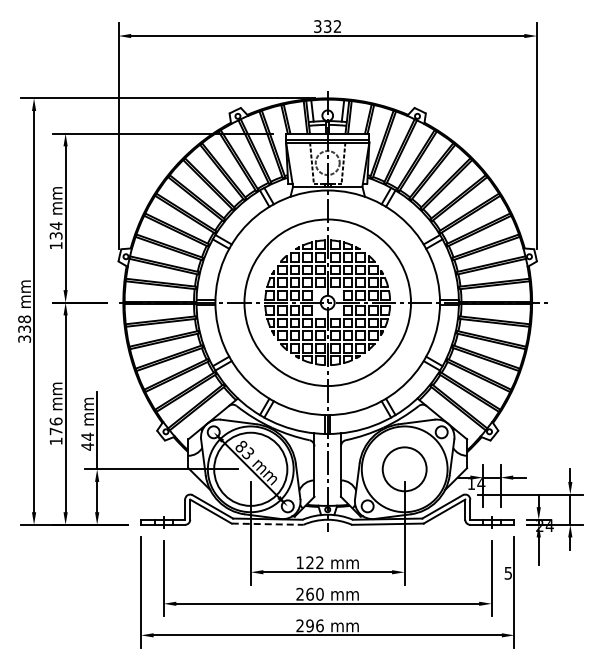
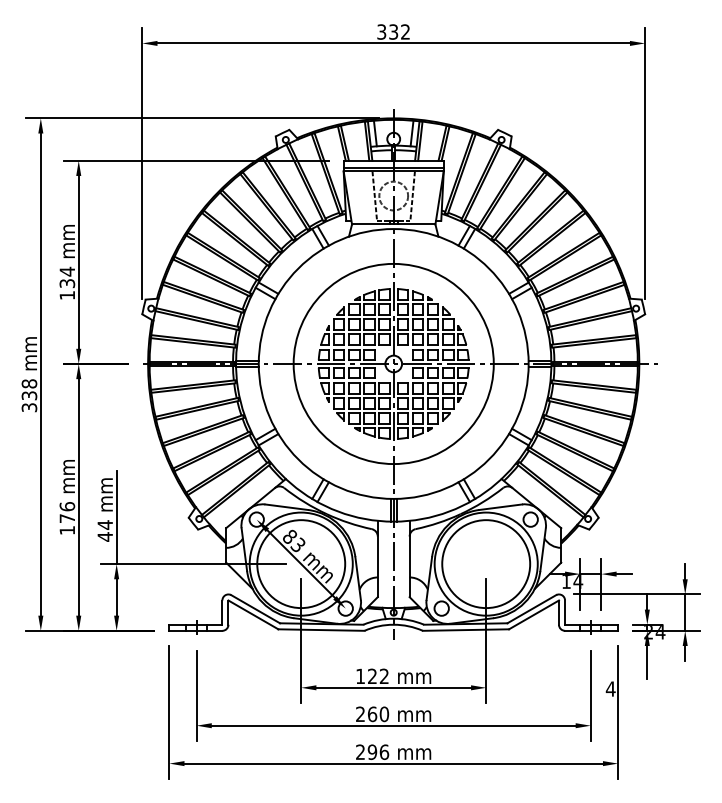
circle: (404, 468) -> (485, 563), size x1.67
line: (267, 524) -> (321, 630), dashed -> solid
text: (508, 573) -> (610, 689), 5 -> 4

